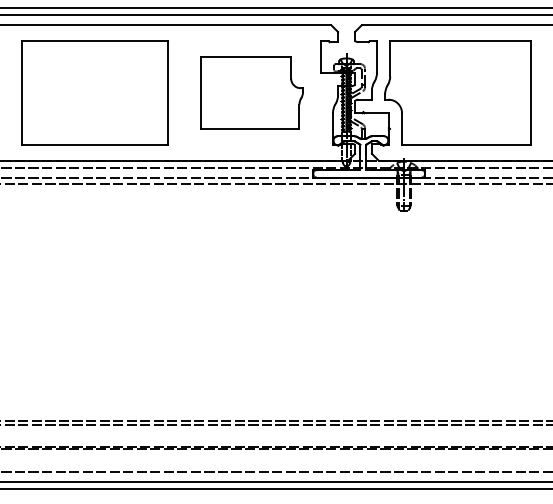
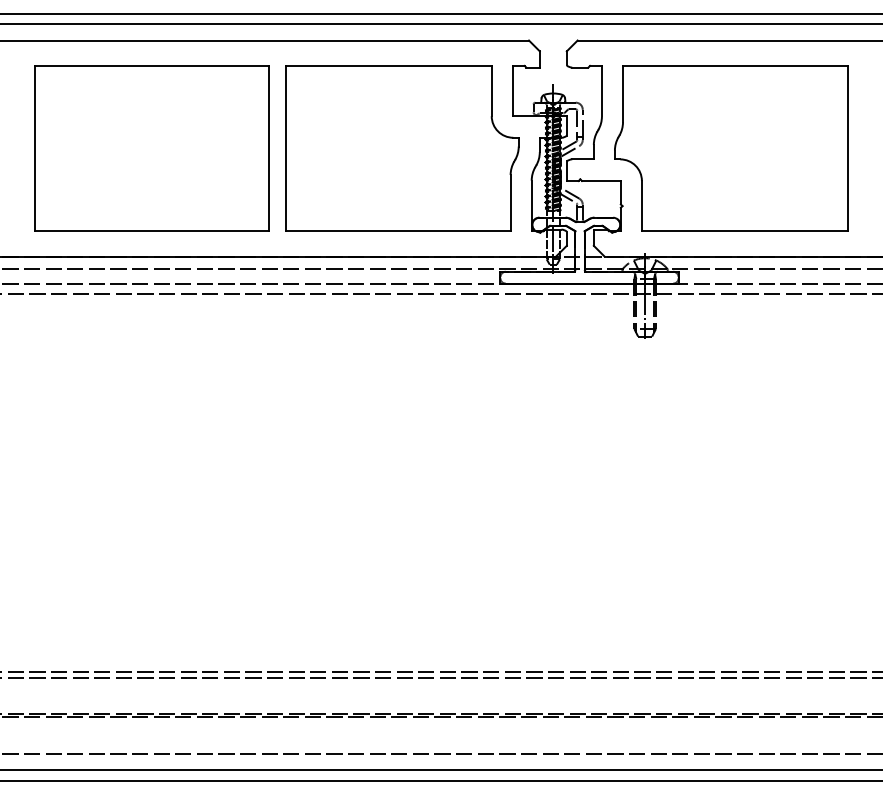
part: (251, 92) -> (401, 147), size x1.43

